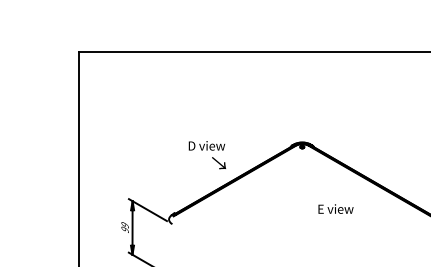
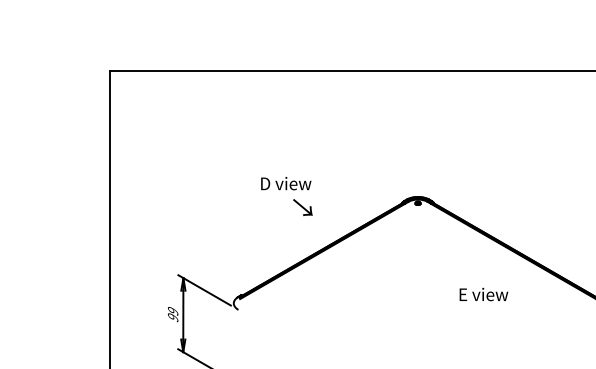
text: (206, 155) -> (285, 196), moved
text: (335, 208) -> (483, 293), moved

